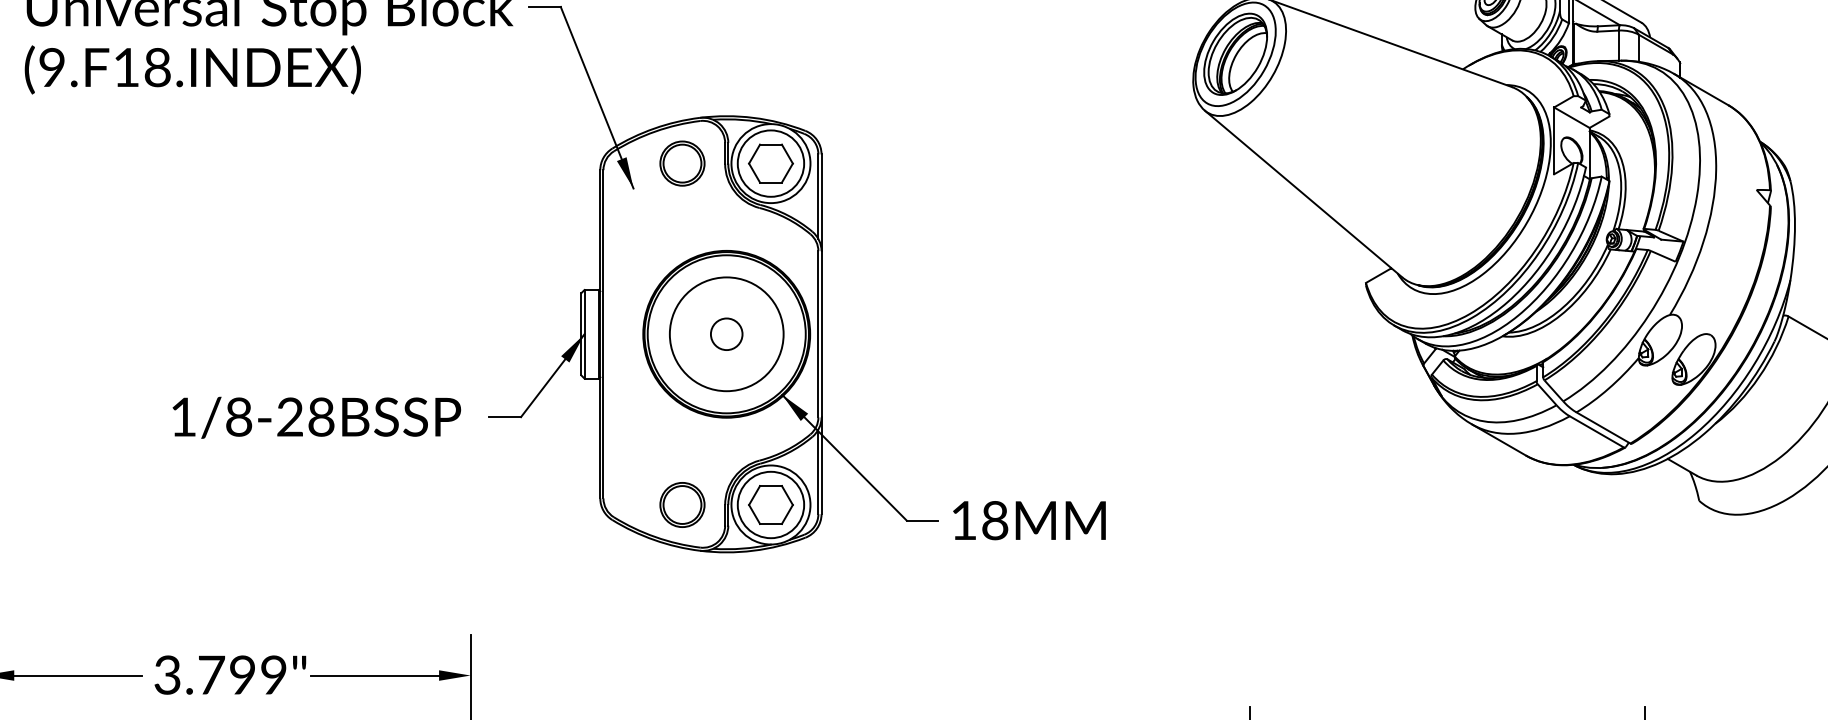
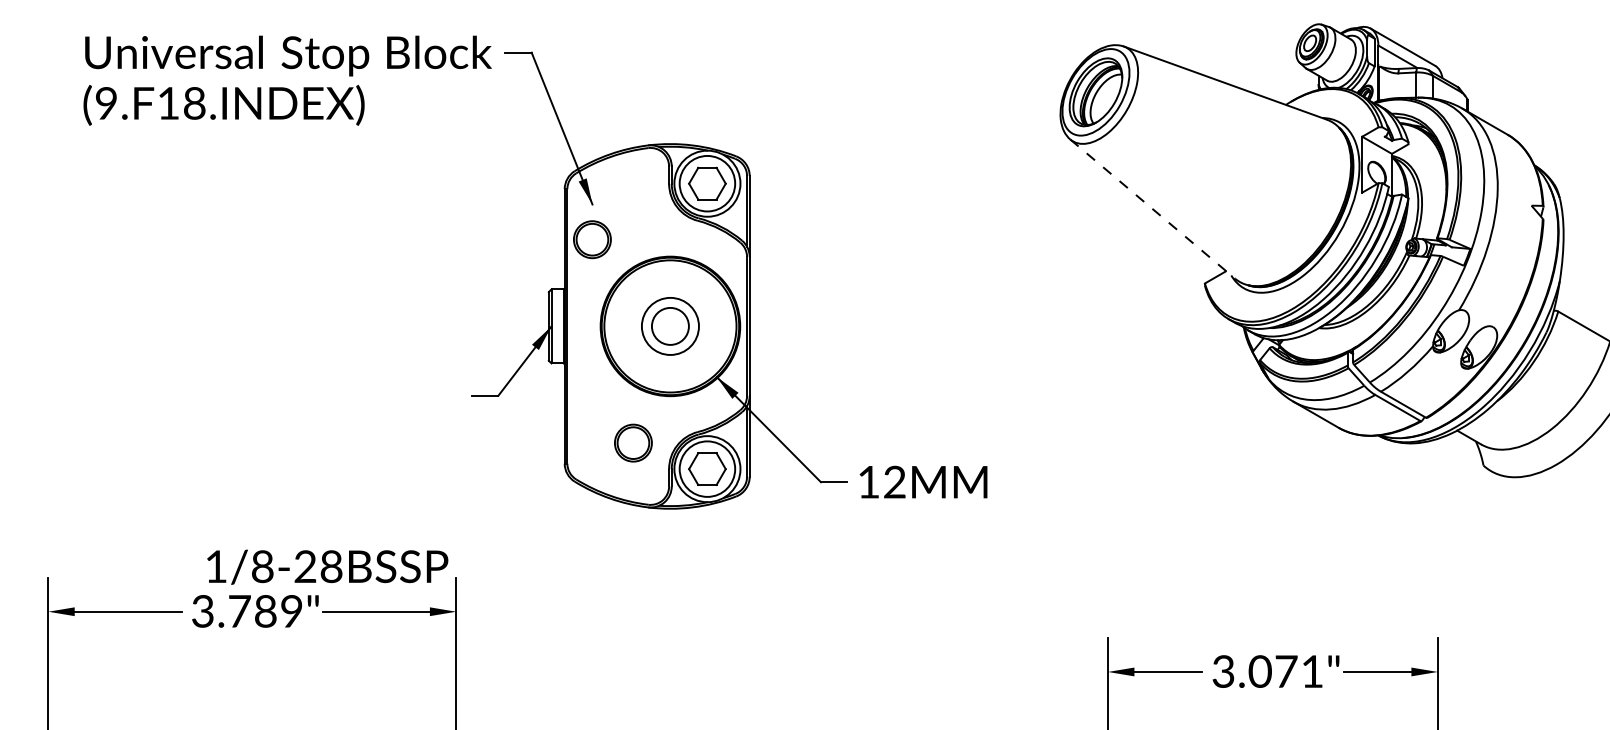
part: (682, 163) -> (592, 239), moved
line: (1303, 194) -> (1152, 209), solid -> dashed
circle: (726, 334) -> (670, 326), size x0.6
circle: (726, 334) -> (670, 326), size x1.4
text: (316, 416) -> (327, 566), moved
part: (682, 504) -> (633, 442), moved
text: (994, 520) -> (894, 482), 18MM -> 12MM
text: (242, 676) -> (265, 612), 3.799" -> 3.789"

